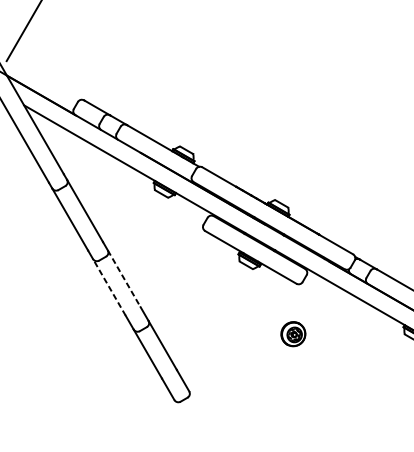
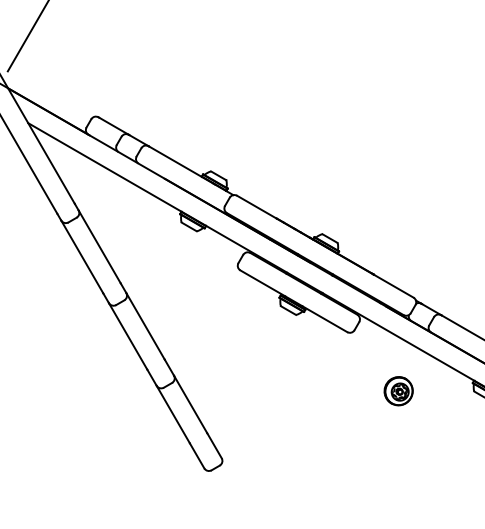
line: (124, 278) -> (145, 326), dashed -> solid
line: (108, 286) -> (127, 335), dashed -> solid
part: (293, 334) -> (398, 391), moved

